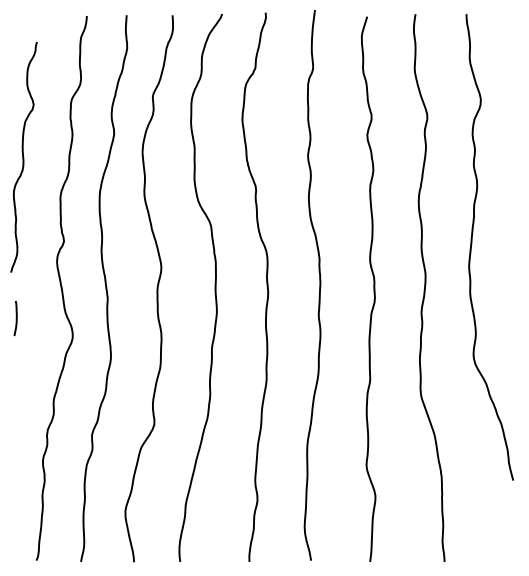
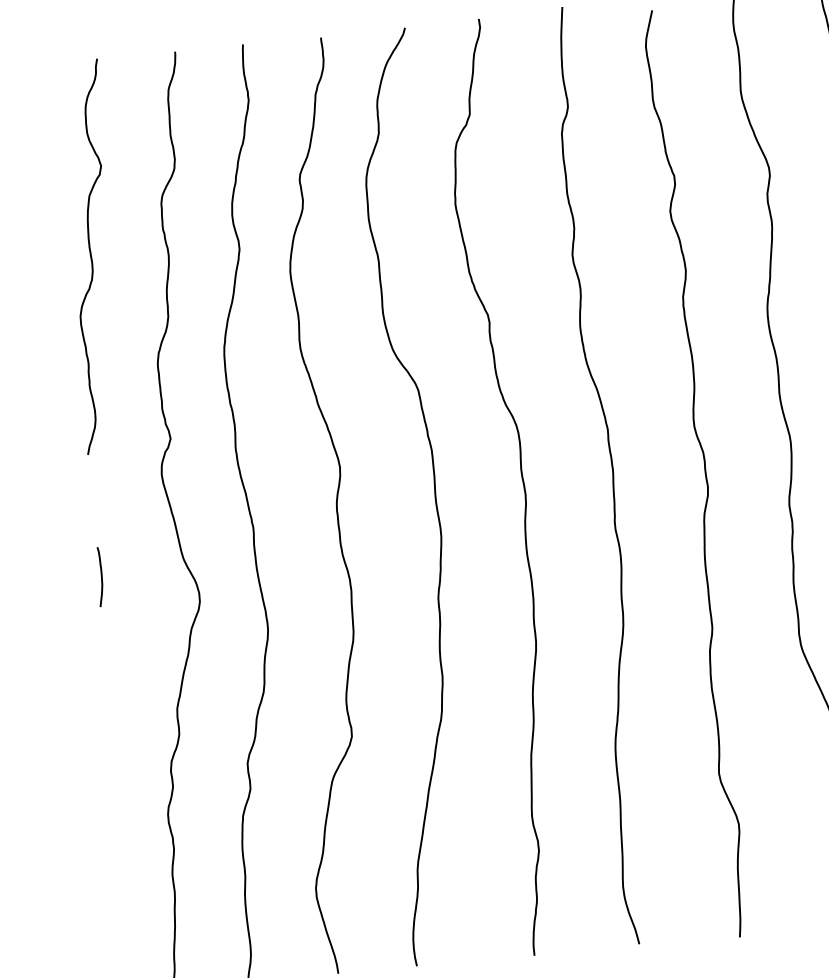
curve: (23, 156) -> (91, 255), moved

